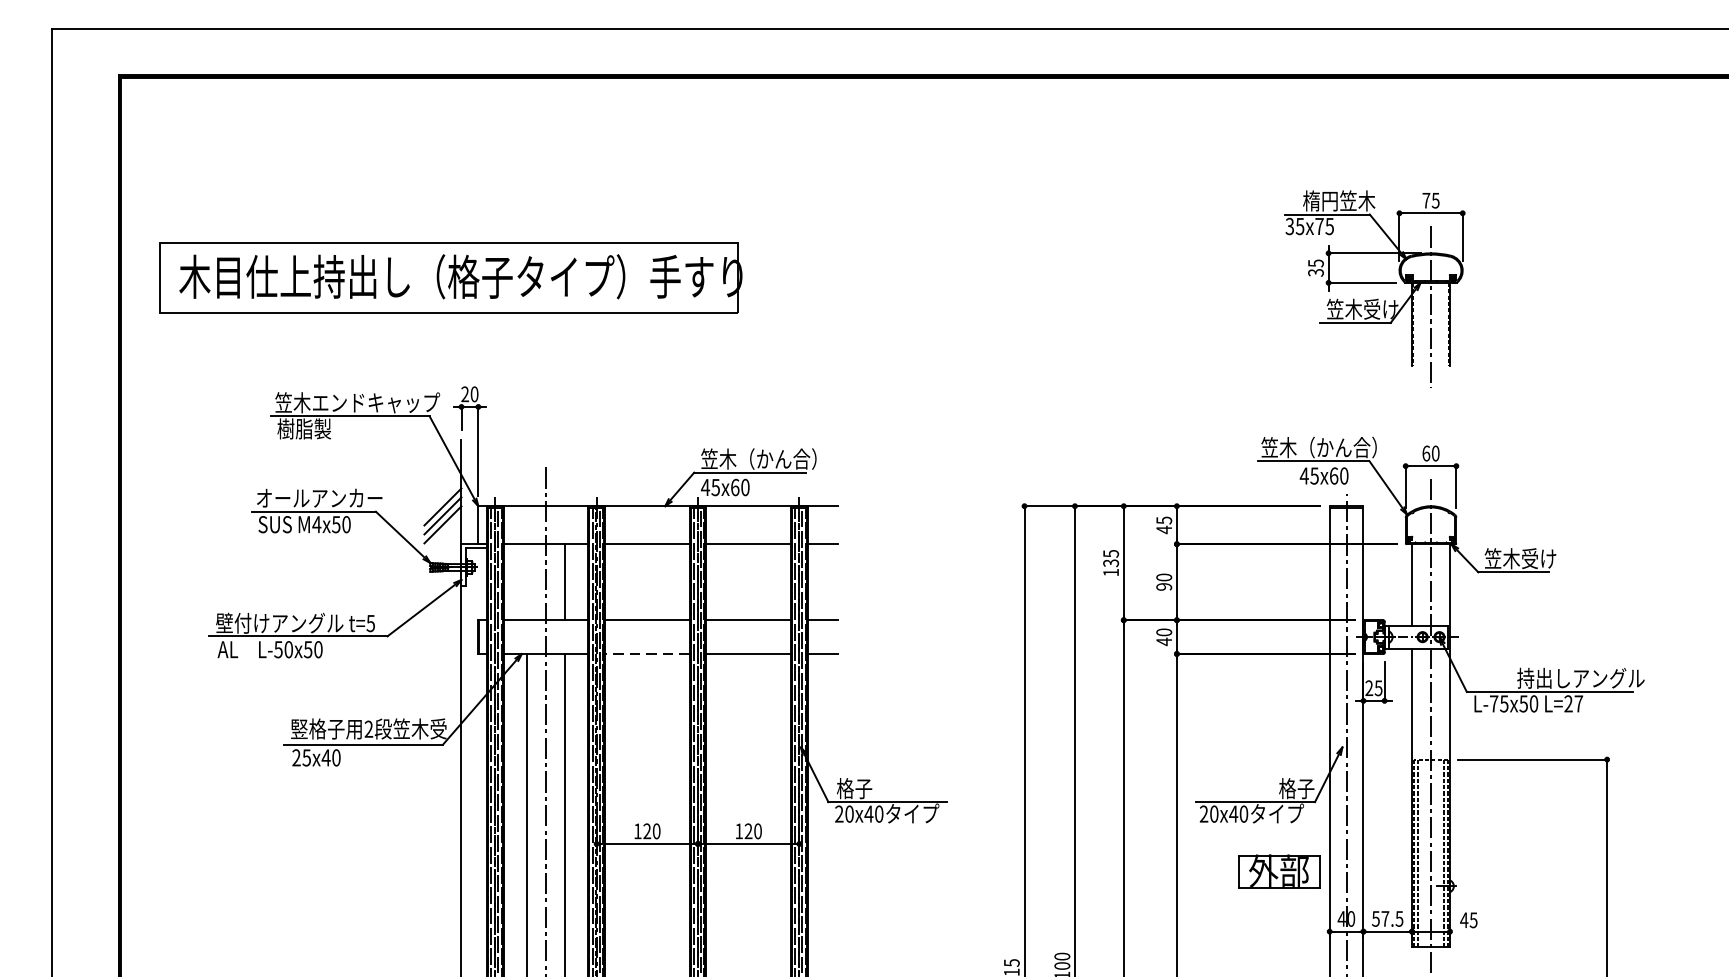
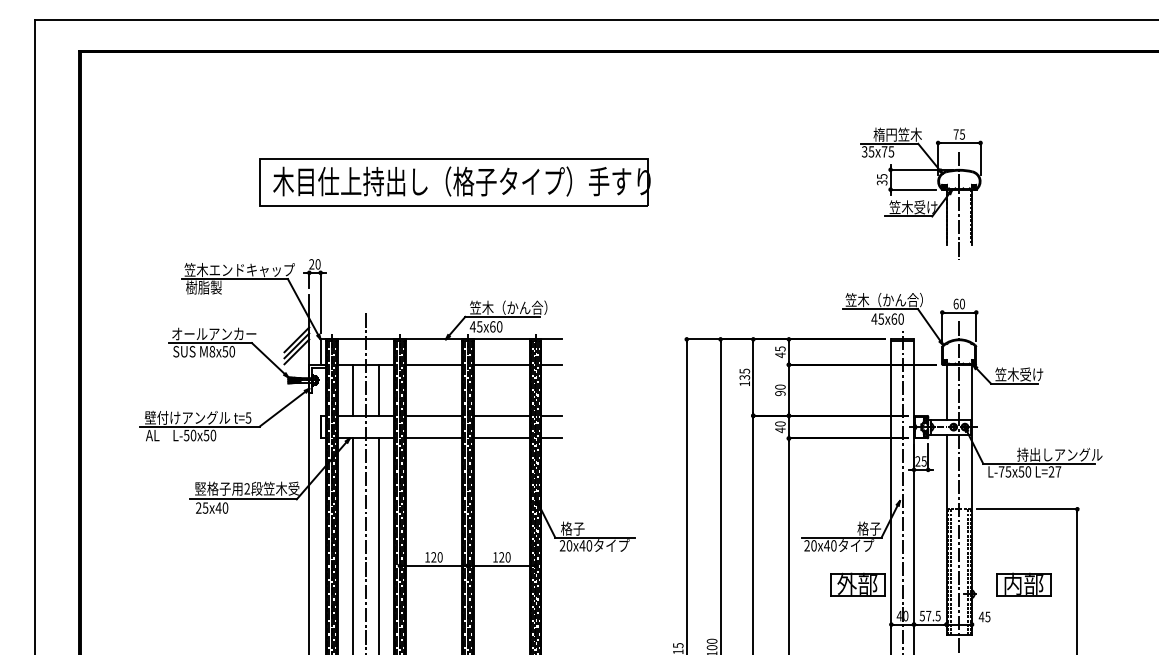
part: (449, 278) -> (454, 182), moved
text: (317, 524) -> (212, 351), M4x50 -> M8x50
line: (527, 580) -> (353, 389), added
line: (646, 654) -> (433, 438), dashed -> solid
part: (1526, 871) -> (1023, 584), added

